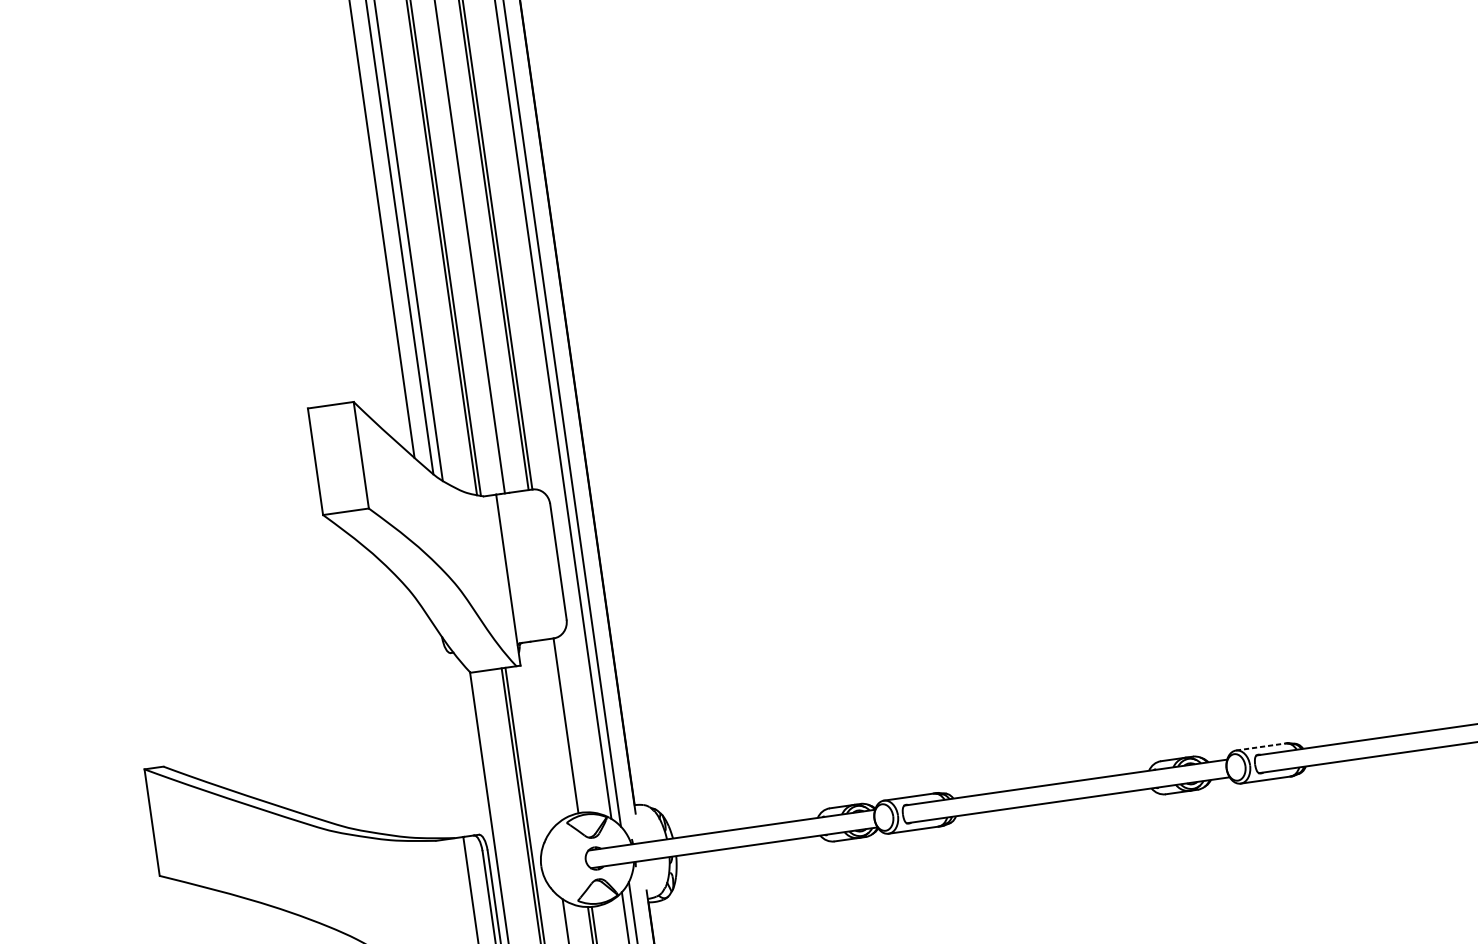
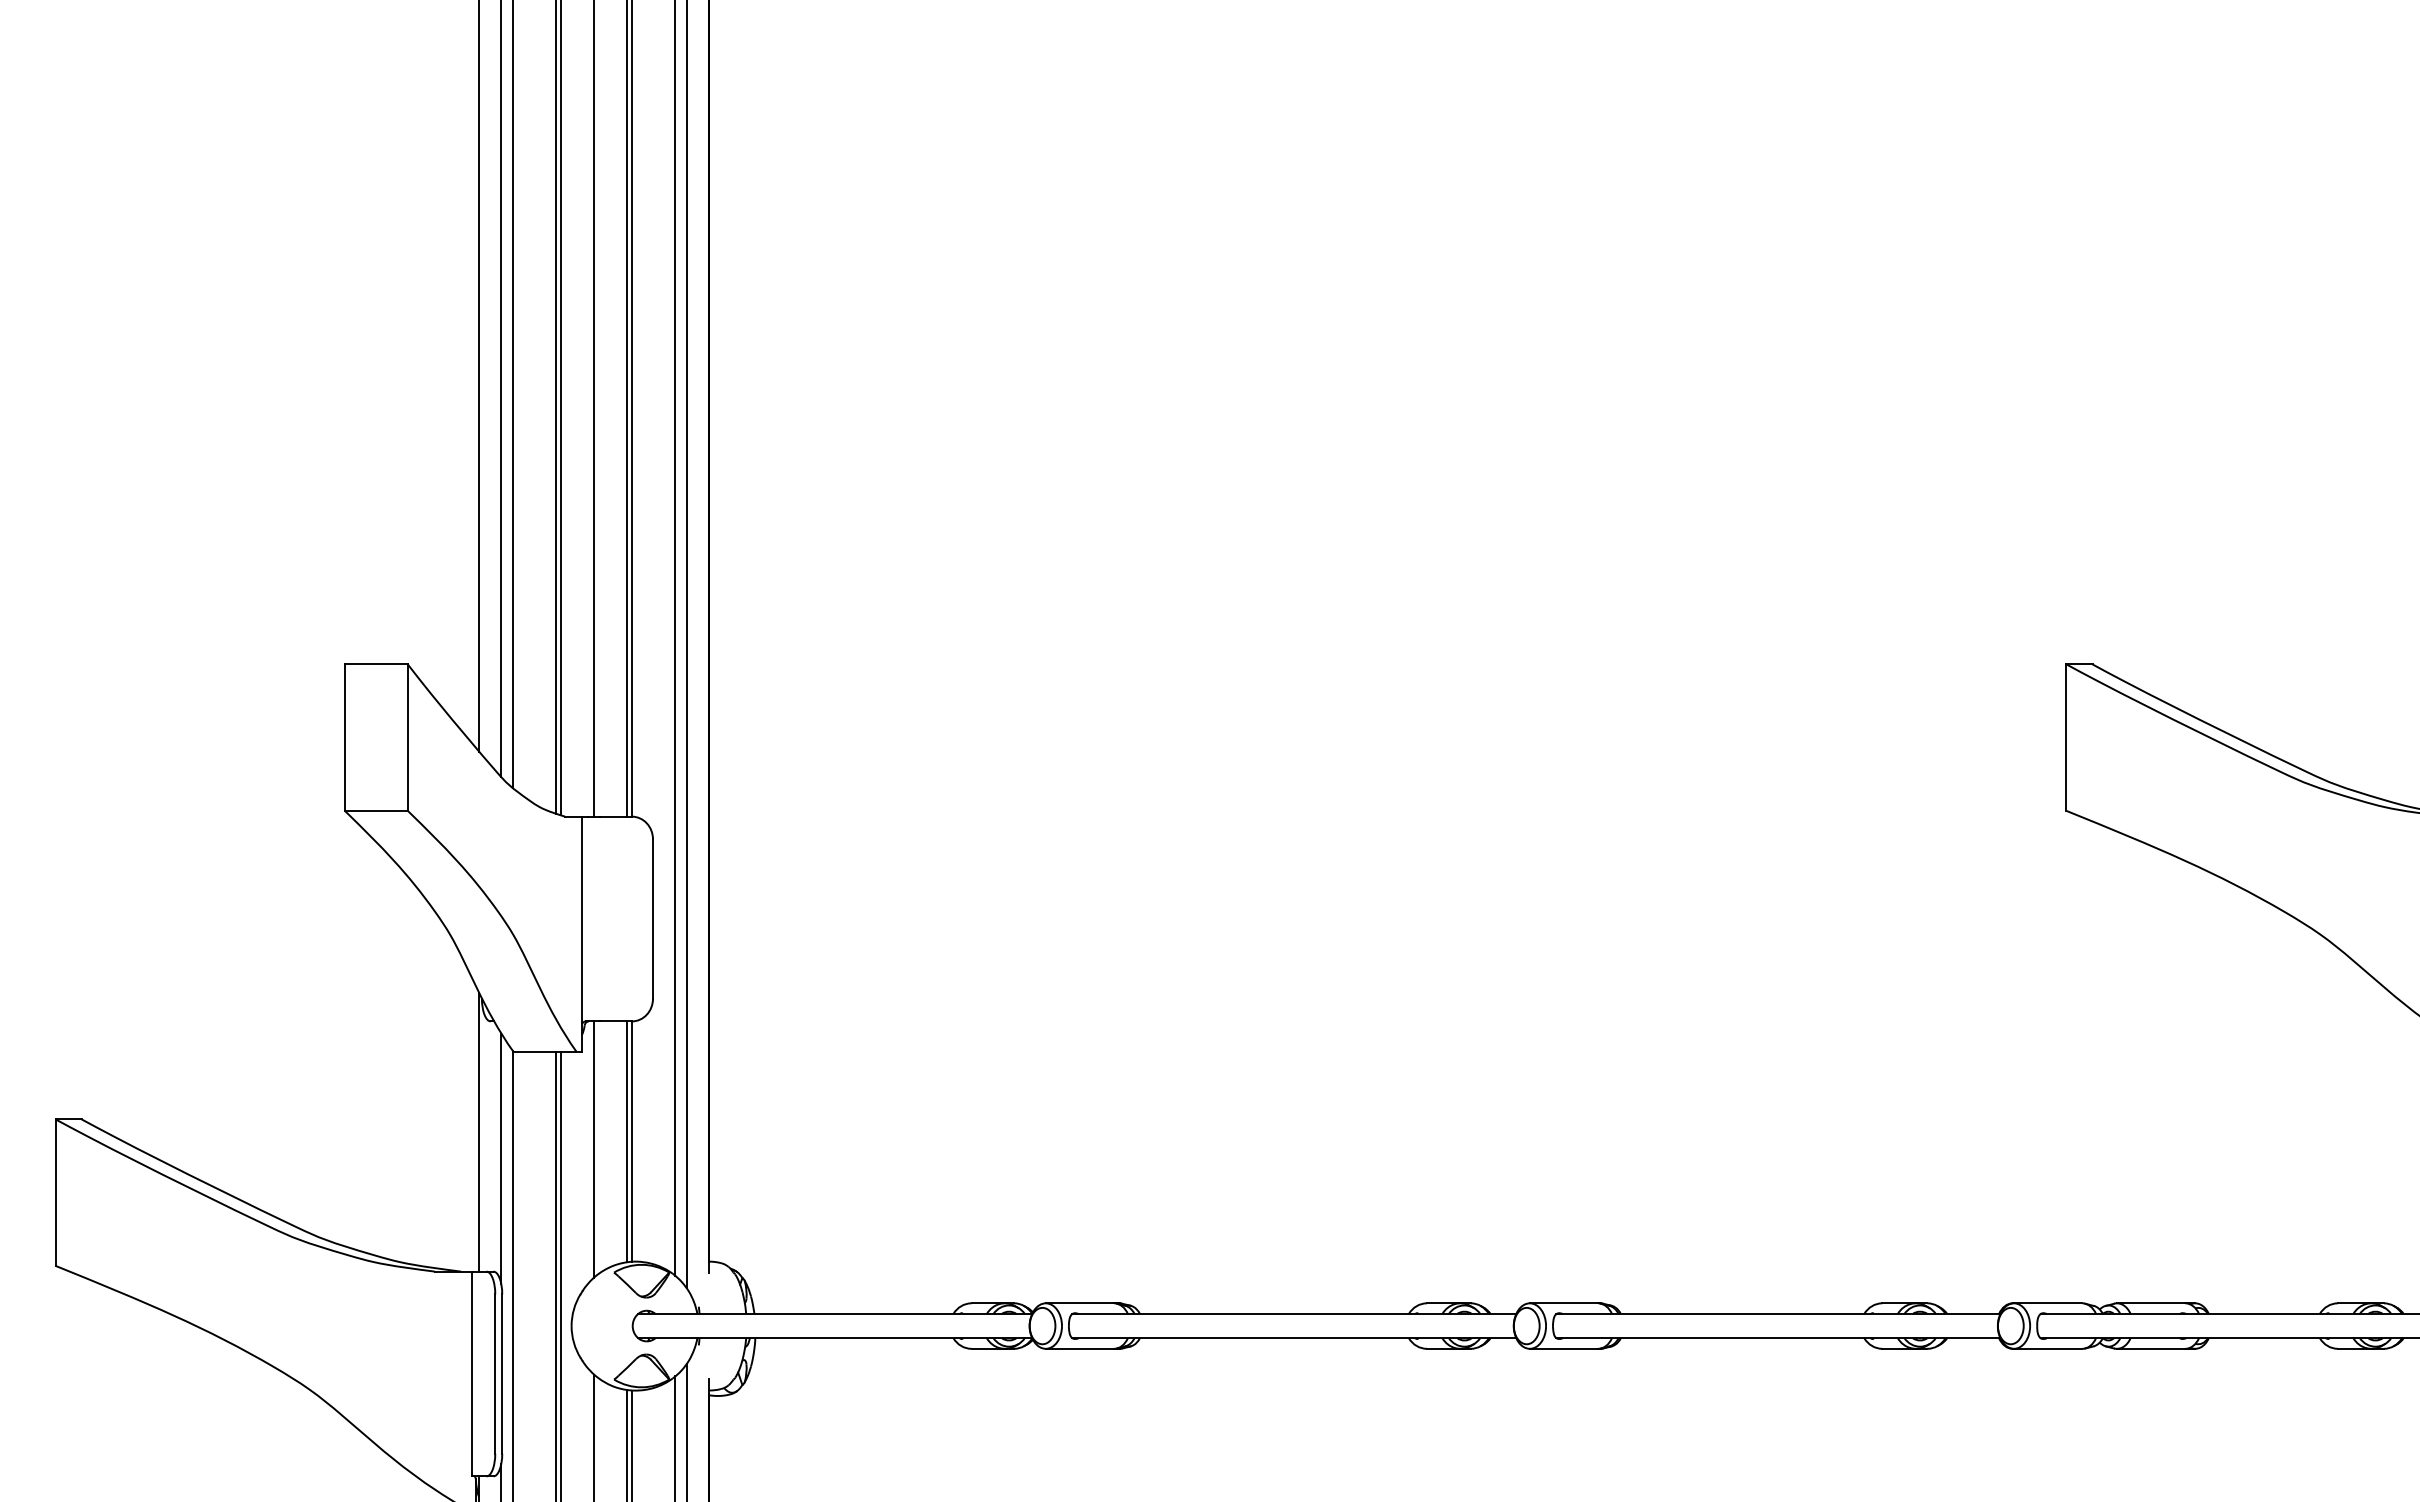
line: (562, 726) -> (626, 1141), added
line: (454, 734) -> (479, 1131), added
line: (539, 735) -> (594, 1149), added
line: (1261, 747) -> (1564, 1303), dashed -> solid
line: (472, 751) -> (501, 1158), added

